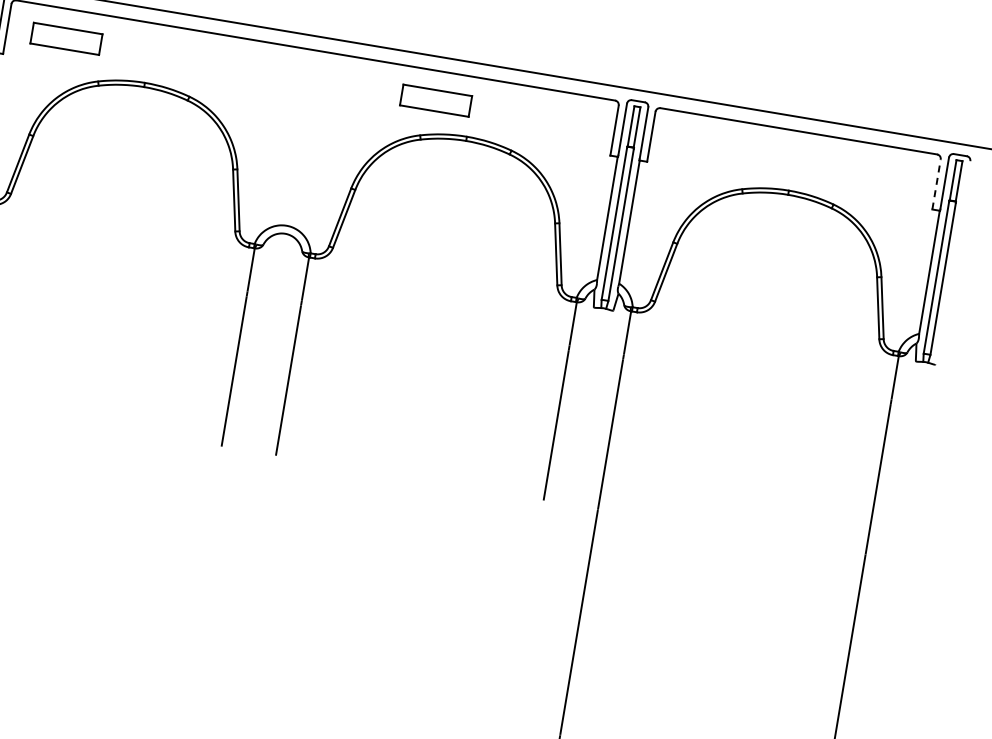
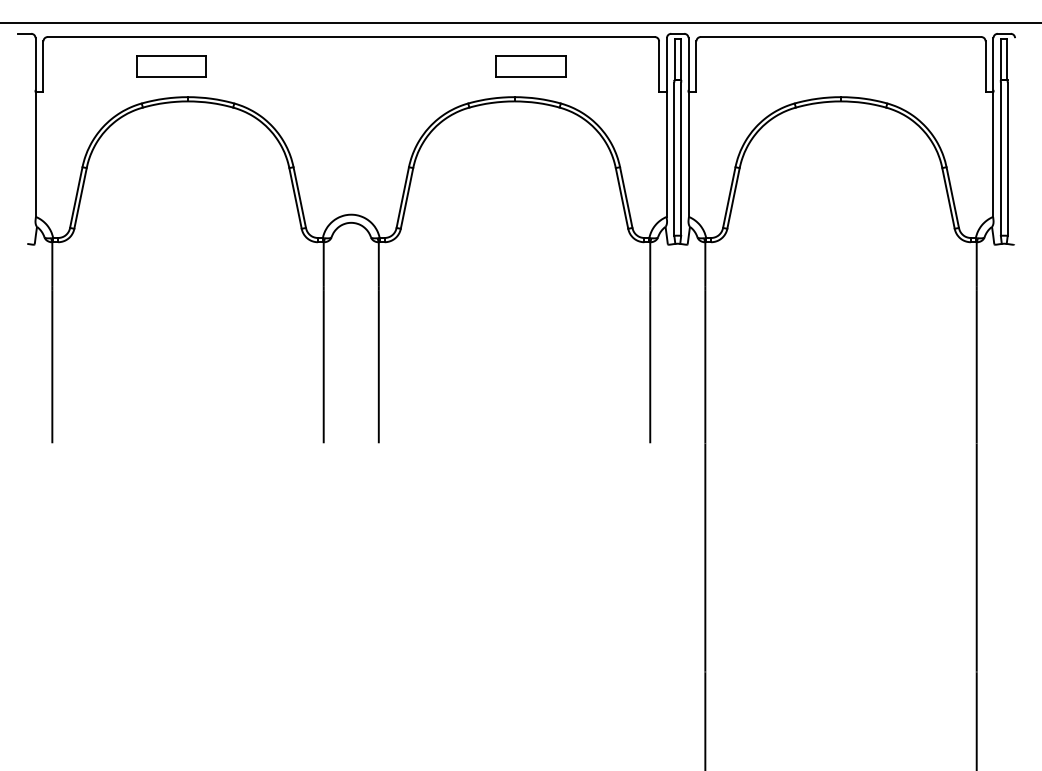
part: (66, 38) -> (171, 66), moved
part: (435, 100) -> (530, 66), moved
line: (936, 184) -> (985, 66), dashed -> solid

